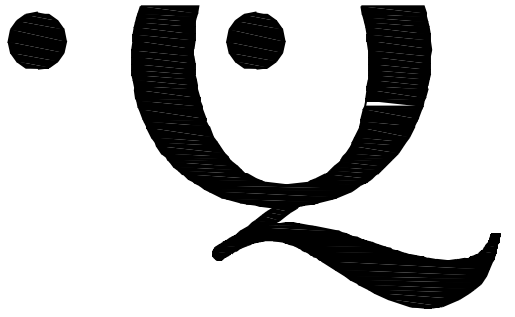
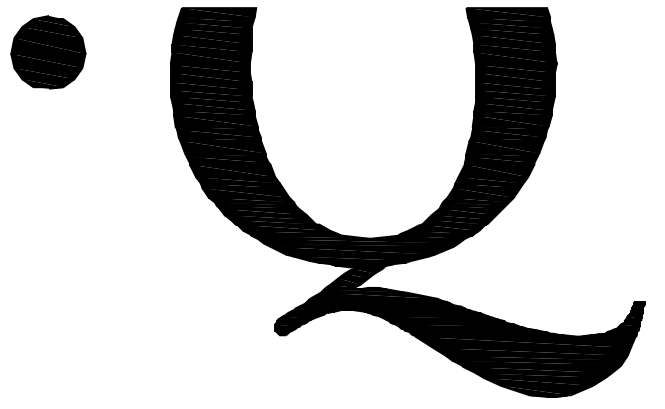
part: (255, 40) -> (330, 52), removed
fill: (393, 103) -> (508, 133), added

